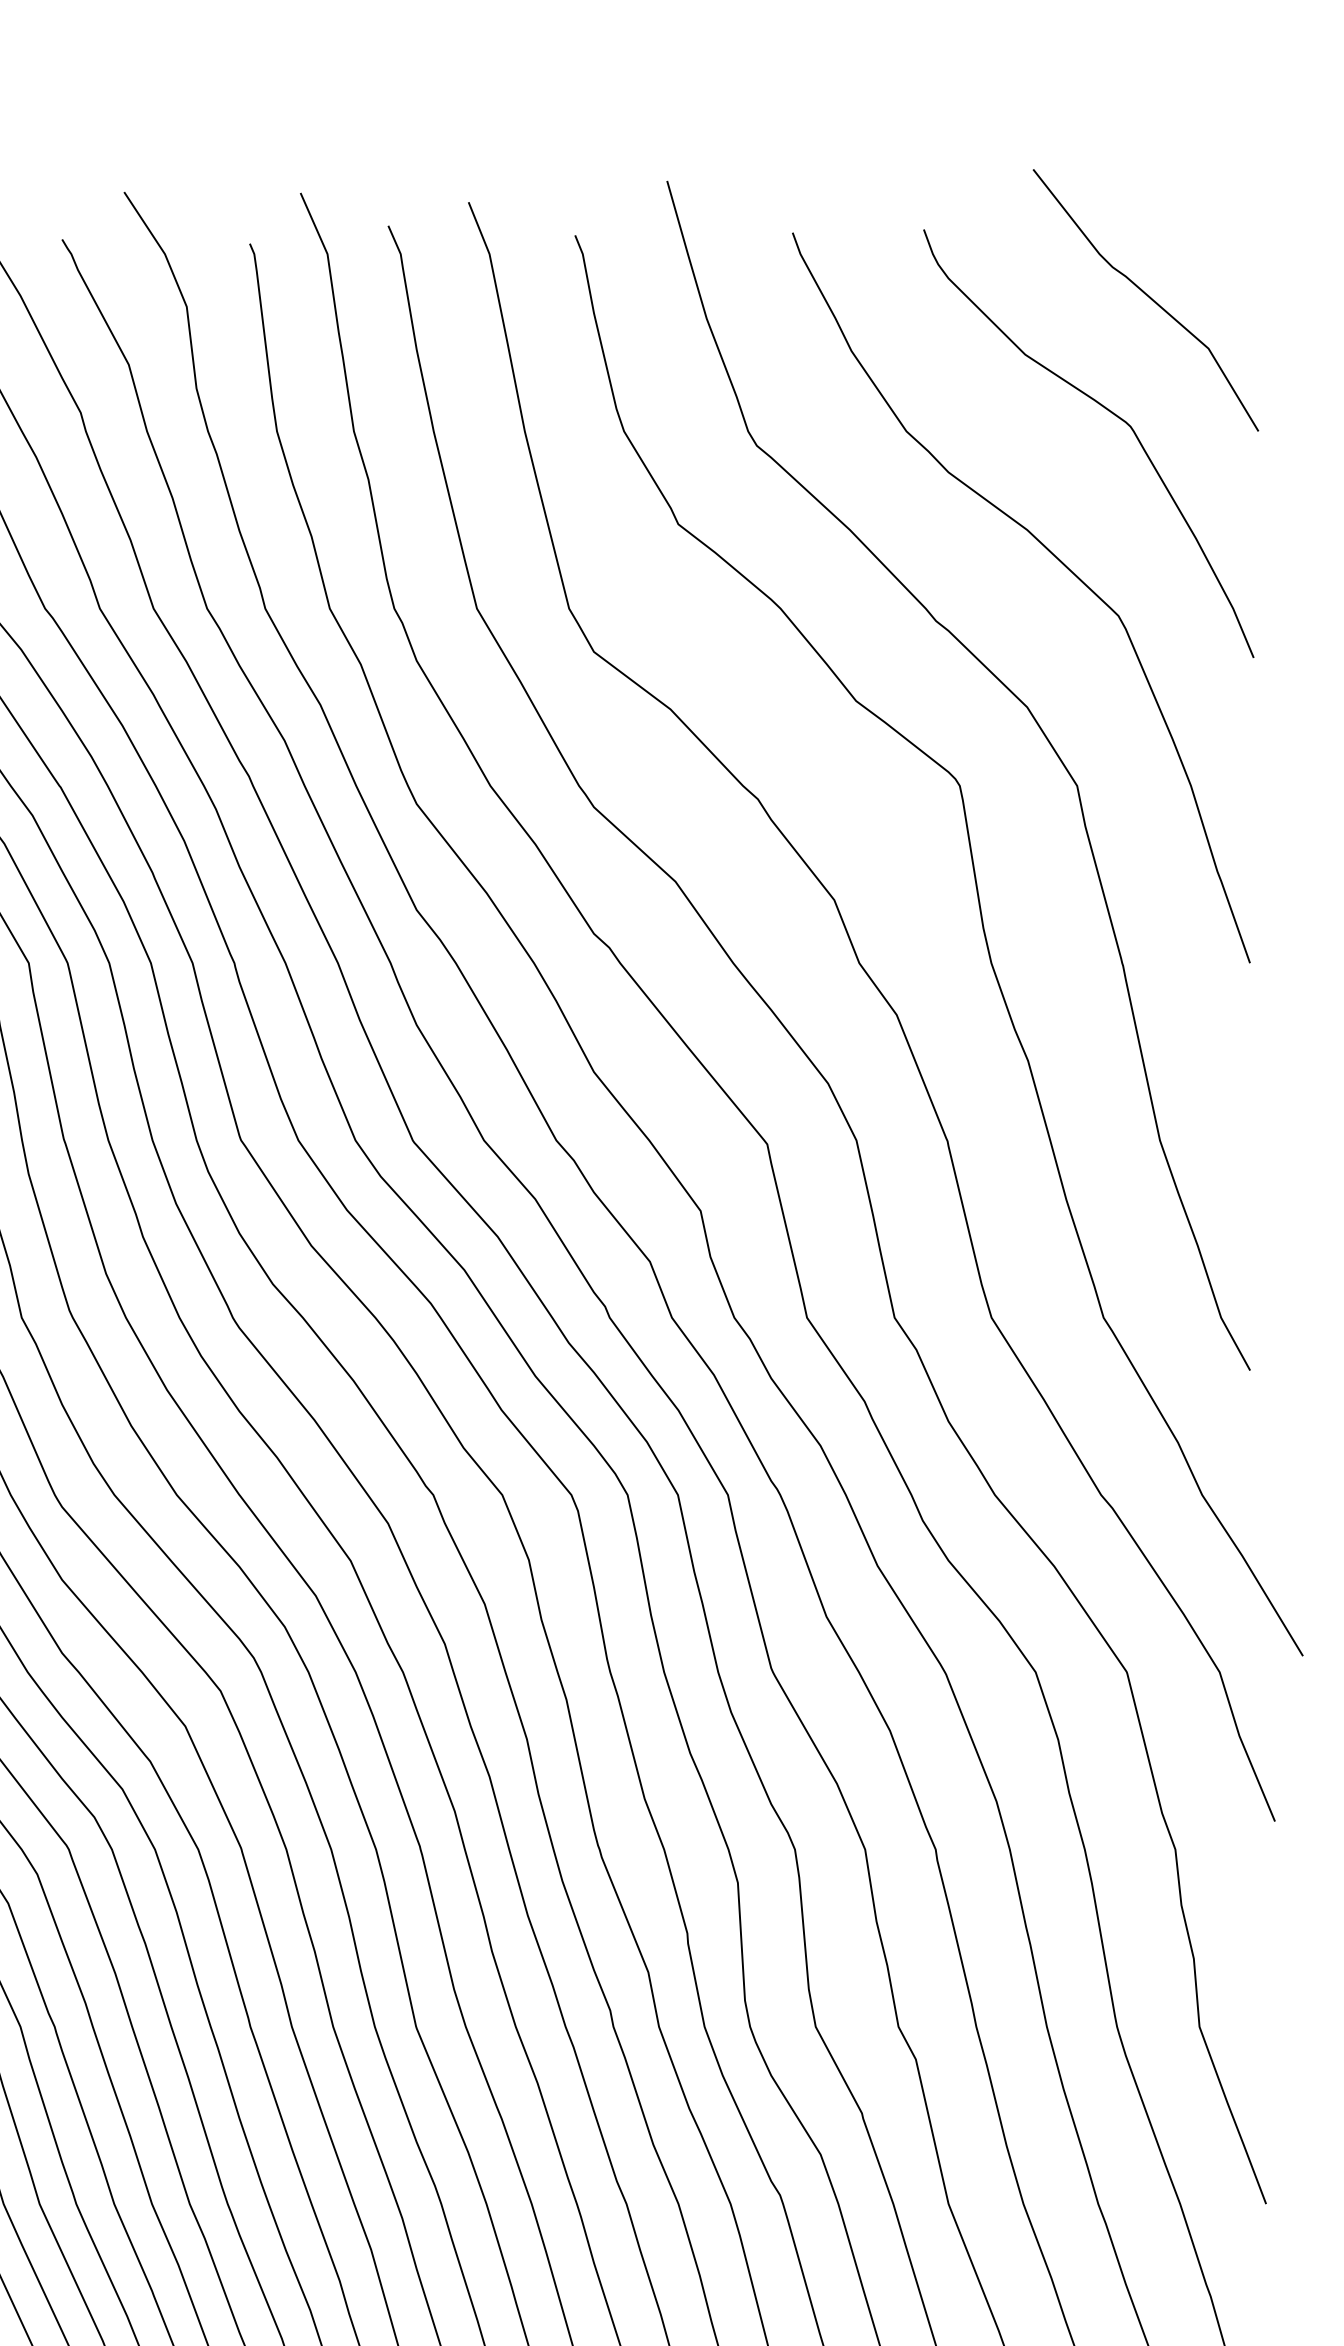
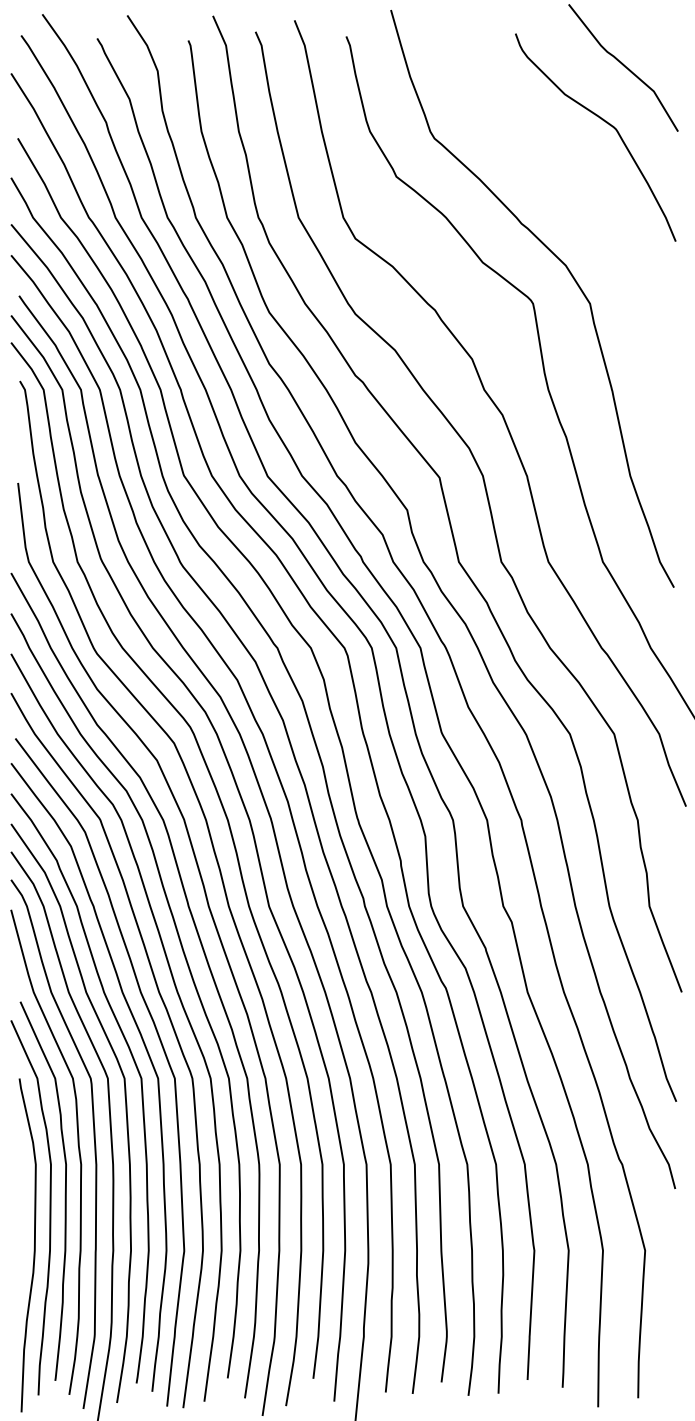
curve: (1057, 560) -> (580, 194), removed

